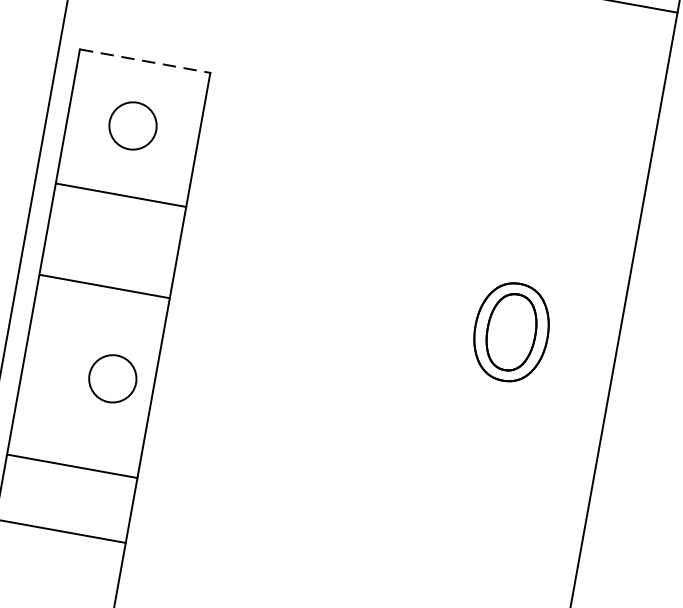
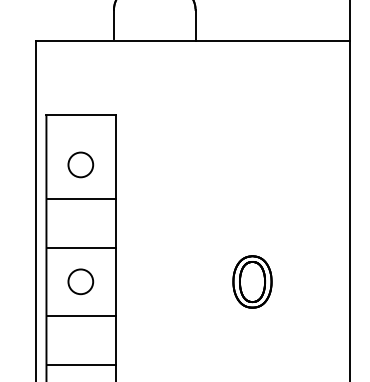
line: (145, 61) -> (81, 115), dashed -> solid
circle: (132, 125) -> (80, 164), moved
line: (120, 194) -> (80, 198), moved
line: (103, 287) -> (80, 248), moved
part: (511, 331) -> (252, 281), moved
circle: (112, 378) -> (80, 281), moved
line: (71, 466) -> (80, 315), moved

